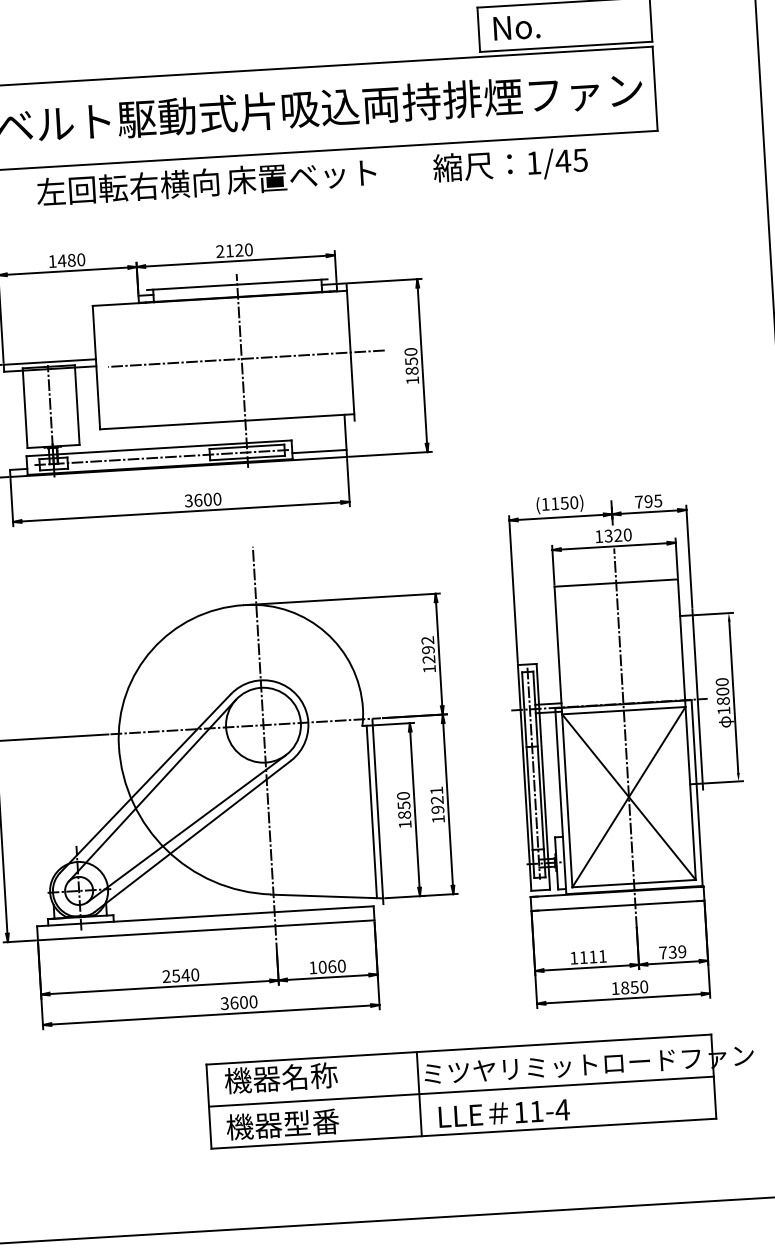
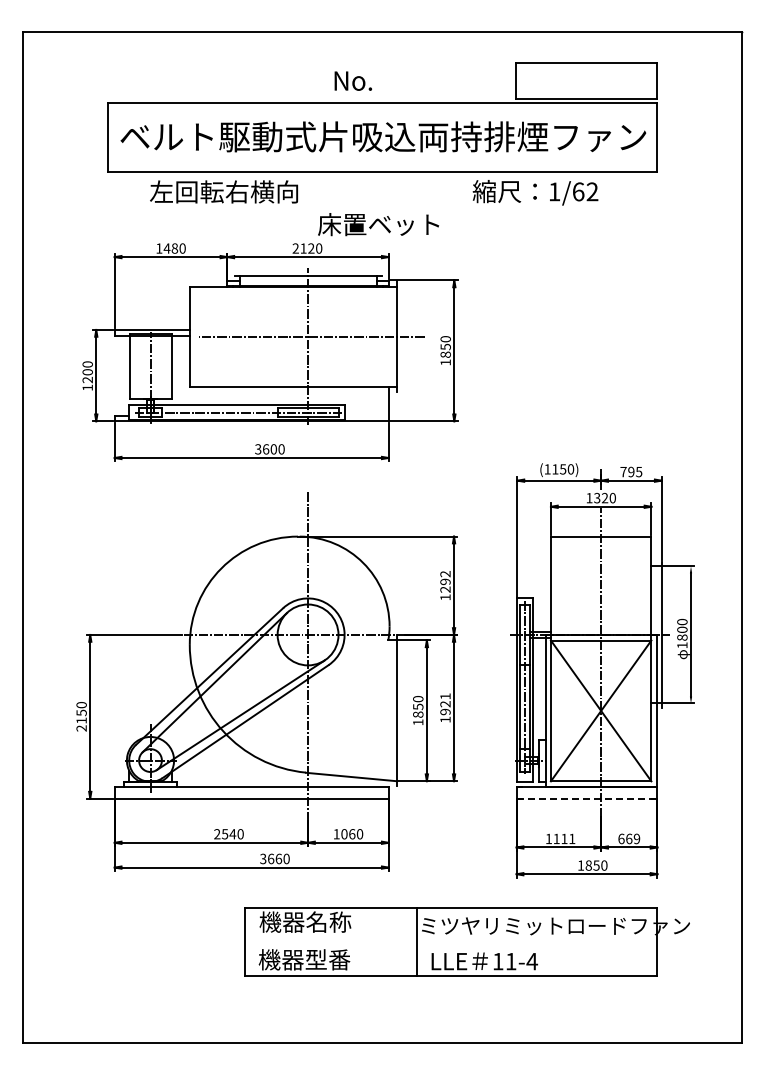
text: (517, 26) -> (353, 80), moved
text: (571, 160) -> (585, 191), 1/45 -> 1/62
text: (301, 176) -> (378, 224), moved
line: (319, 451) -> (366, 415), removed
line: (371, 811) -> (391, 710), removed
line: (618, 905) -> (587, 798), solid -> dashed
text: (668, 952) -> (625, 838), 739 -> 669
text: (243, 1001) -> (278, 858), 3600 -> 3660
line: (460, 1091) -> (450, 941), removed

